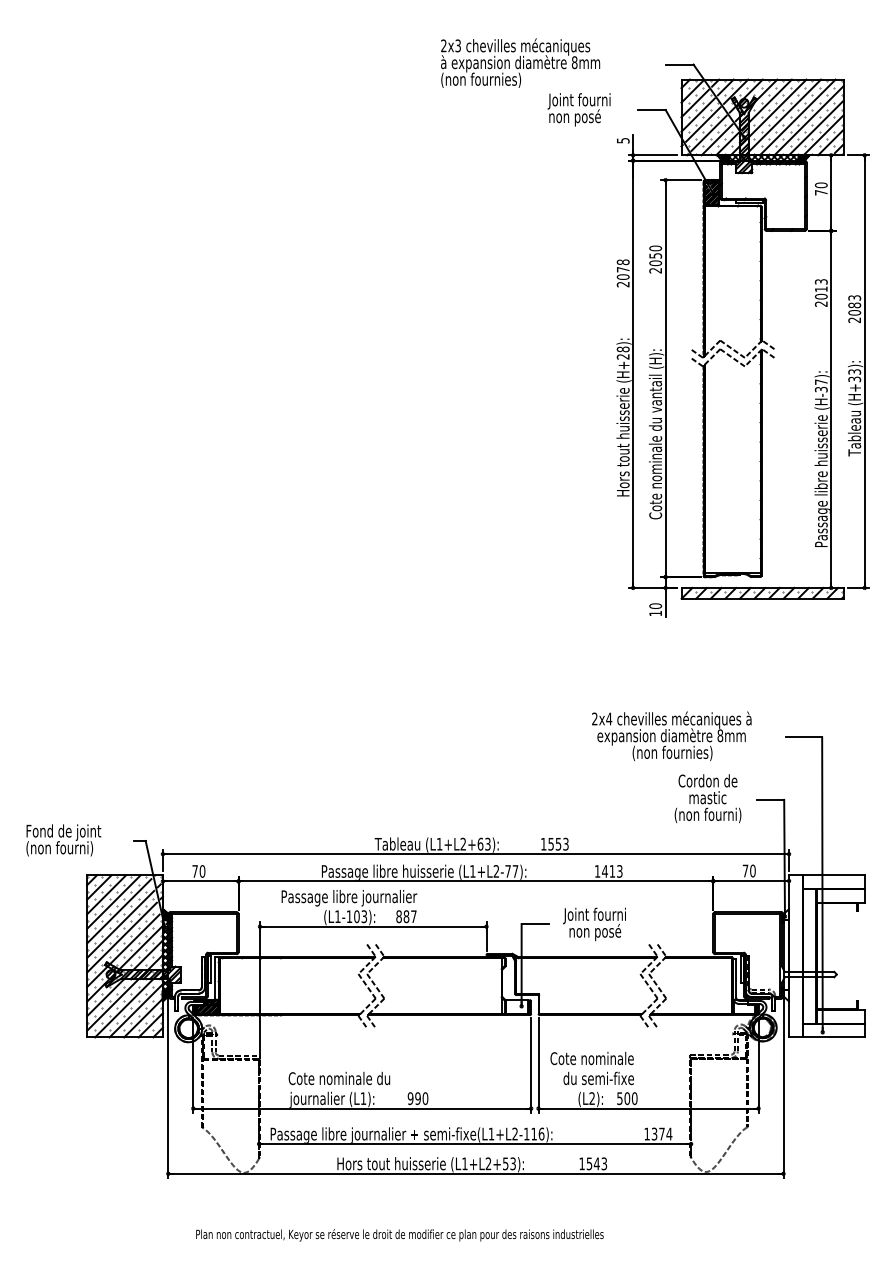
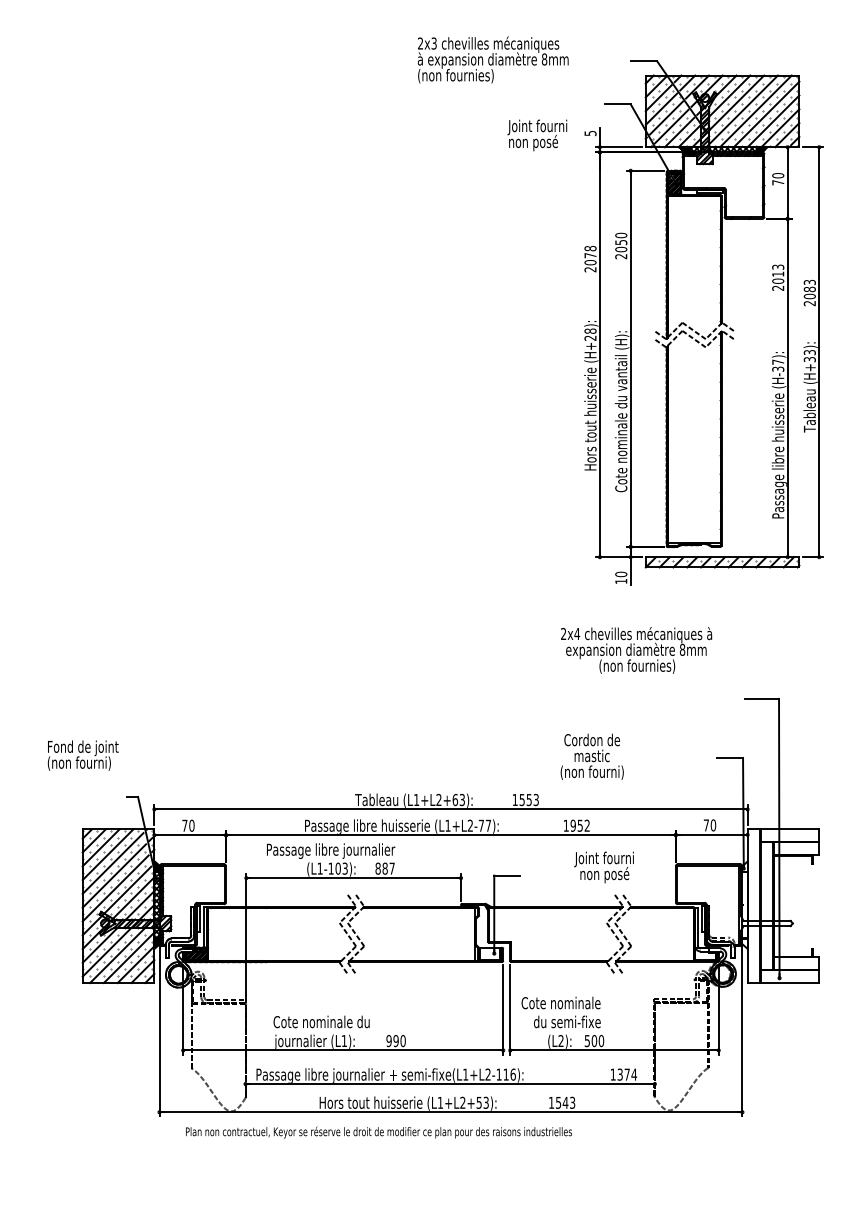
text: (578, 109) -> (536, 135), moved
text: (671, 736) -> (636, 650), moved
text: (707, 798) -> (591, 756), moved
text: (63, 840) -> (82, 755), moved
text: (612, 871) -> (580, 825), 1413 -> 1952
text: (594, 924) -> (604, 867), moved
text: (399, 1235) -> (378, 1132), moved

